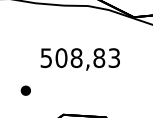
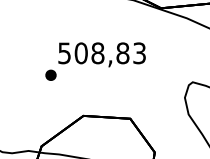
part: (25, 89) -> (50, 74), moved

